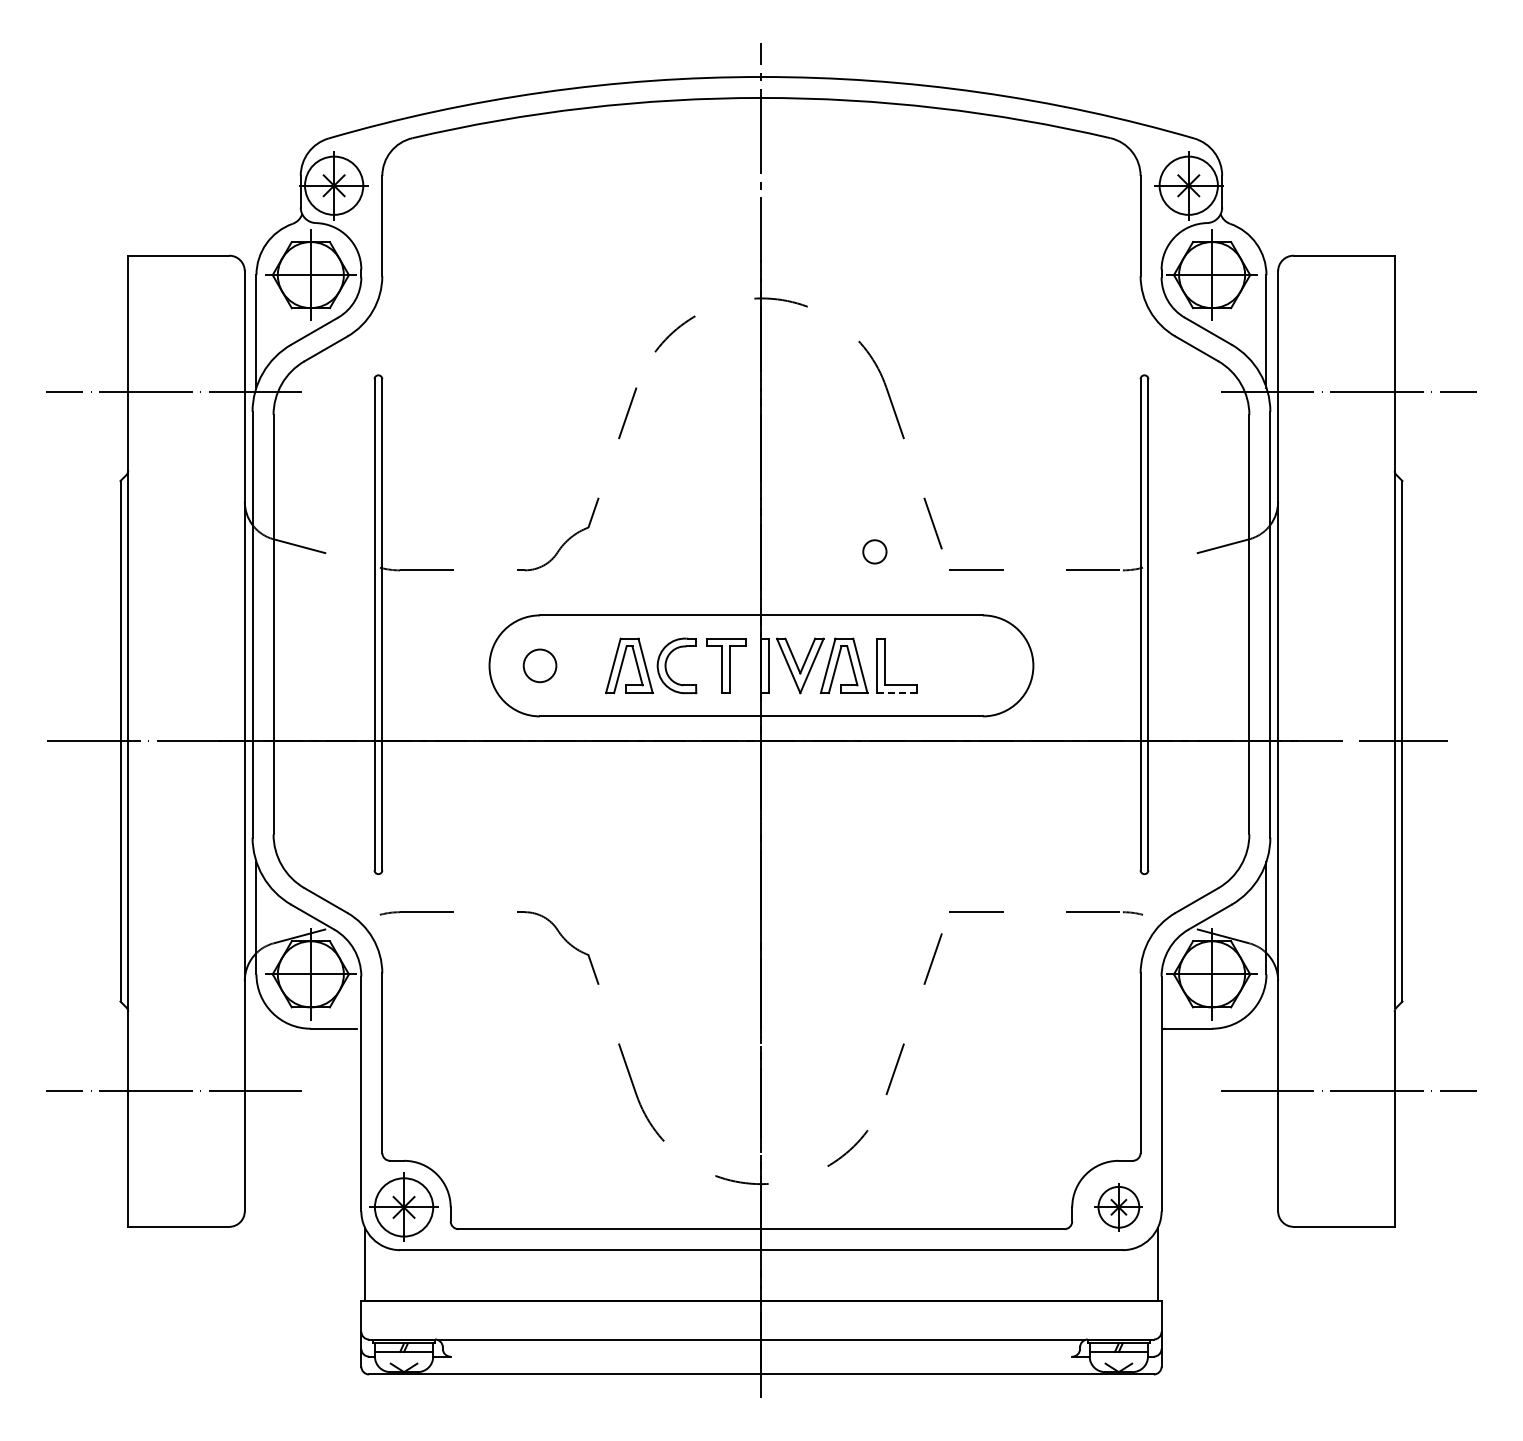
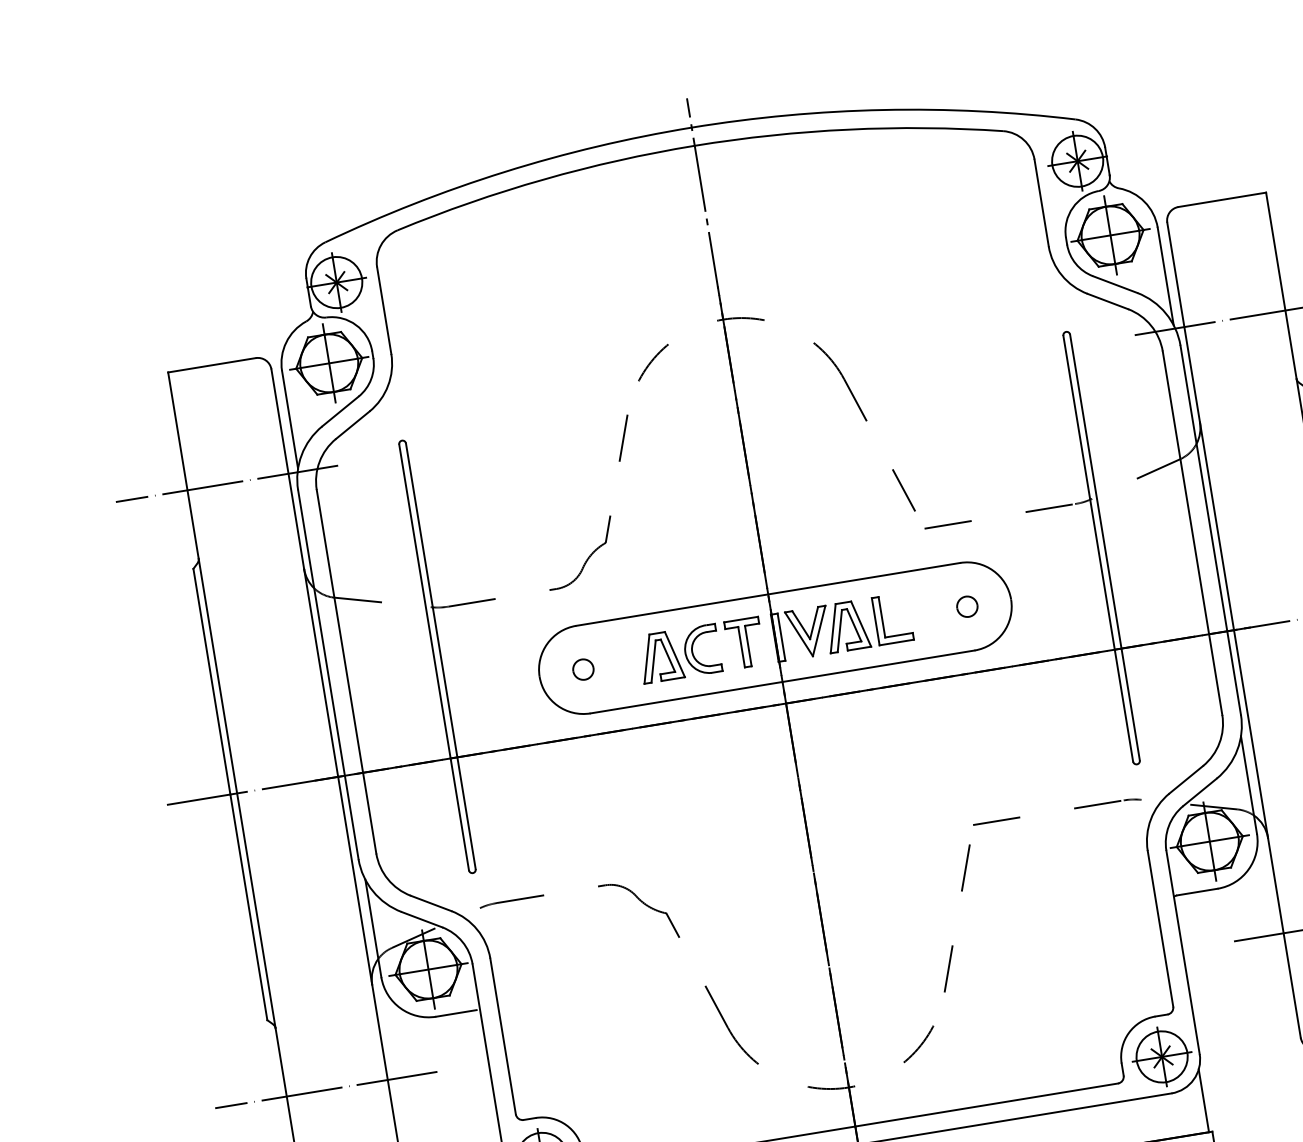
part: (874, 551) -> (966, 606), moved
part: (539, 665) -> (582, 669), size x0.71
line: (897, 693) -> (897, 642), dashed -> solid
part: (1118, 1206) -> (1161, 1056), size x1.43

